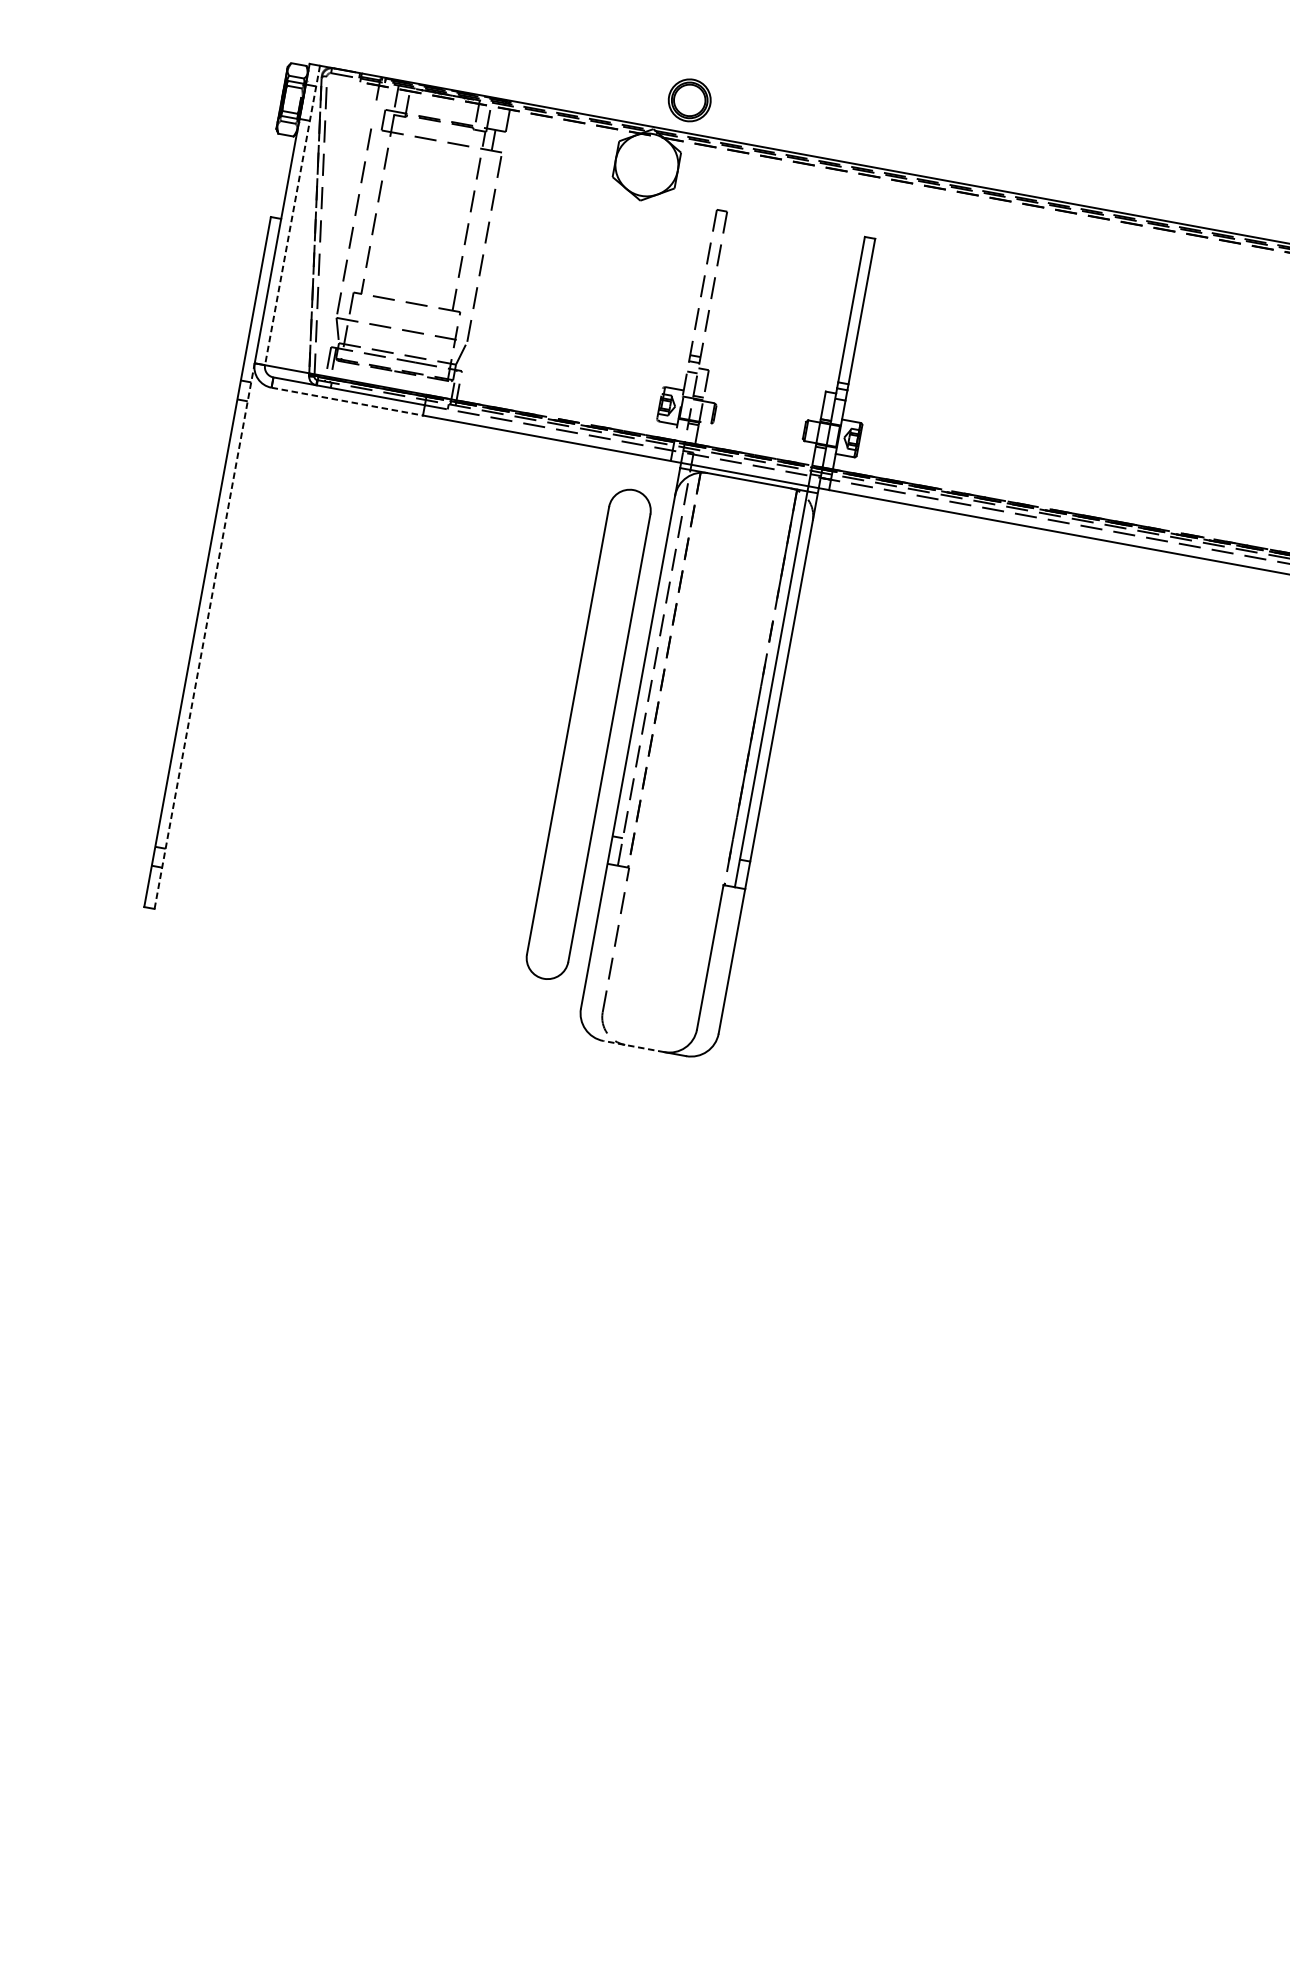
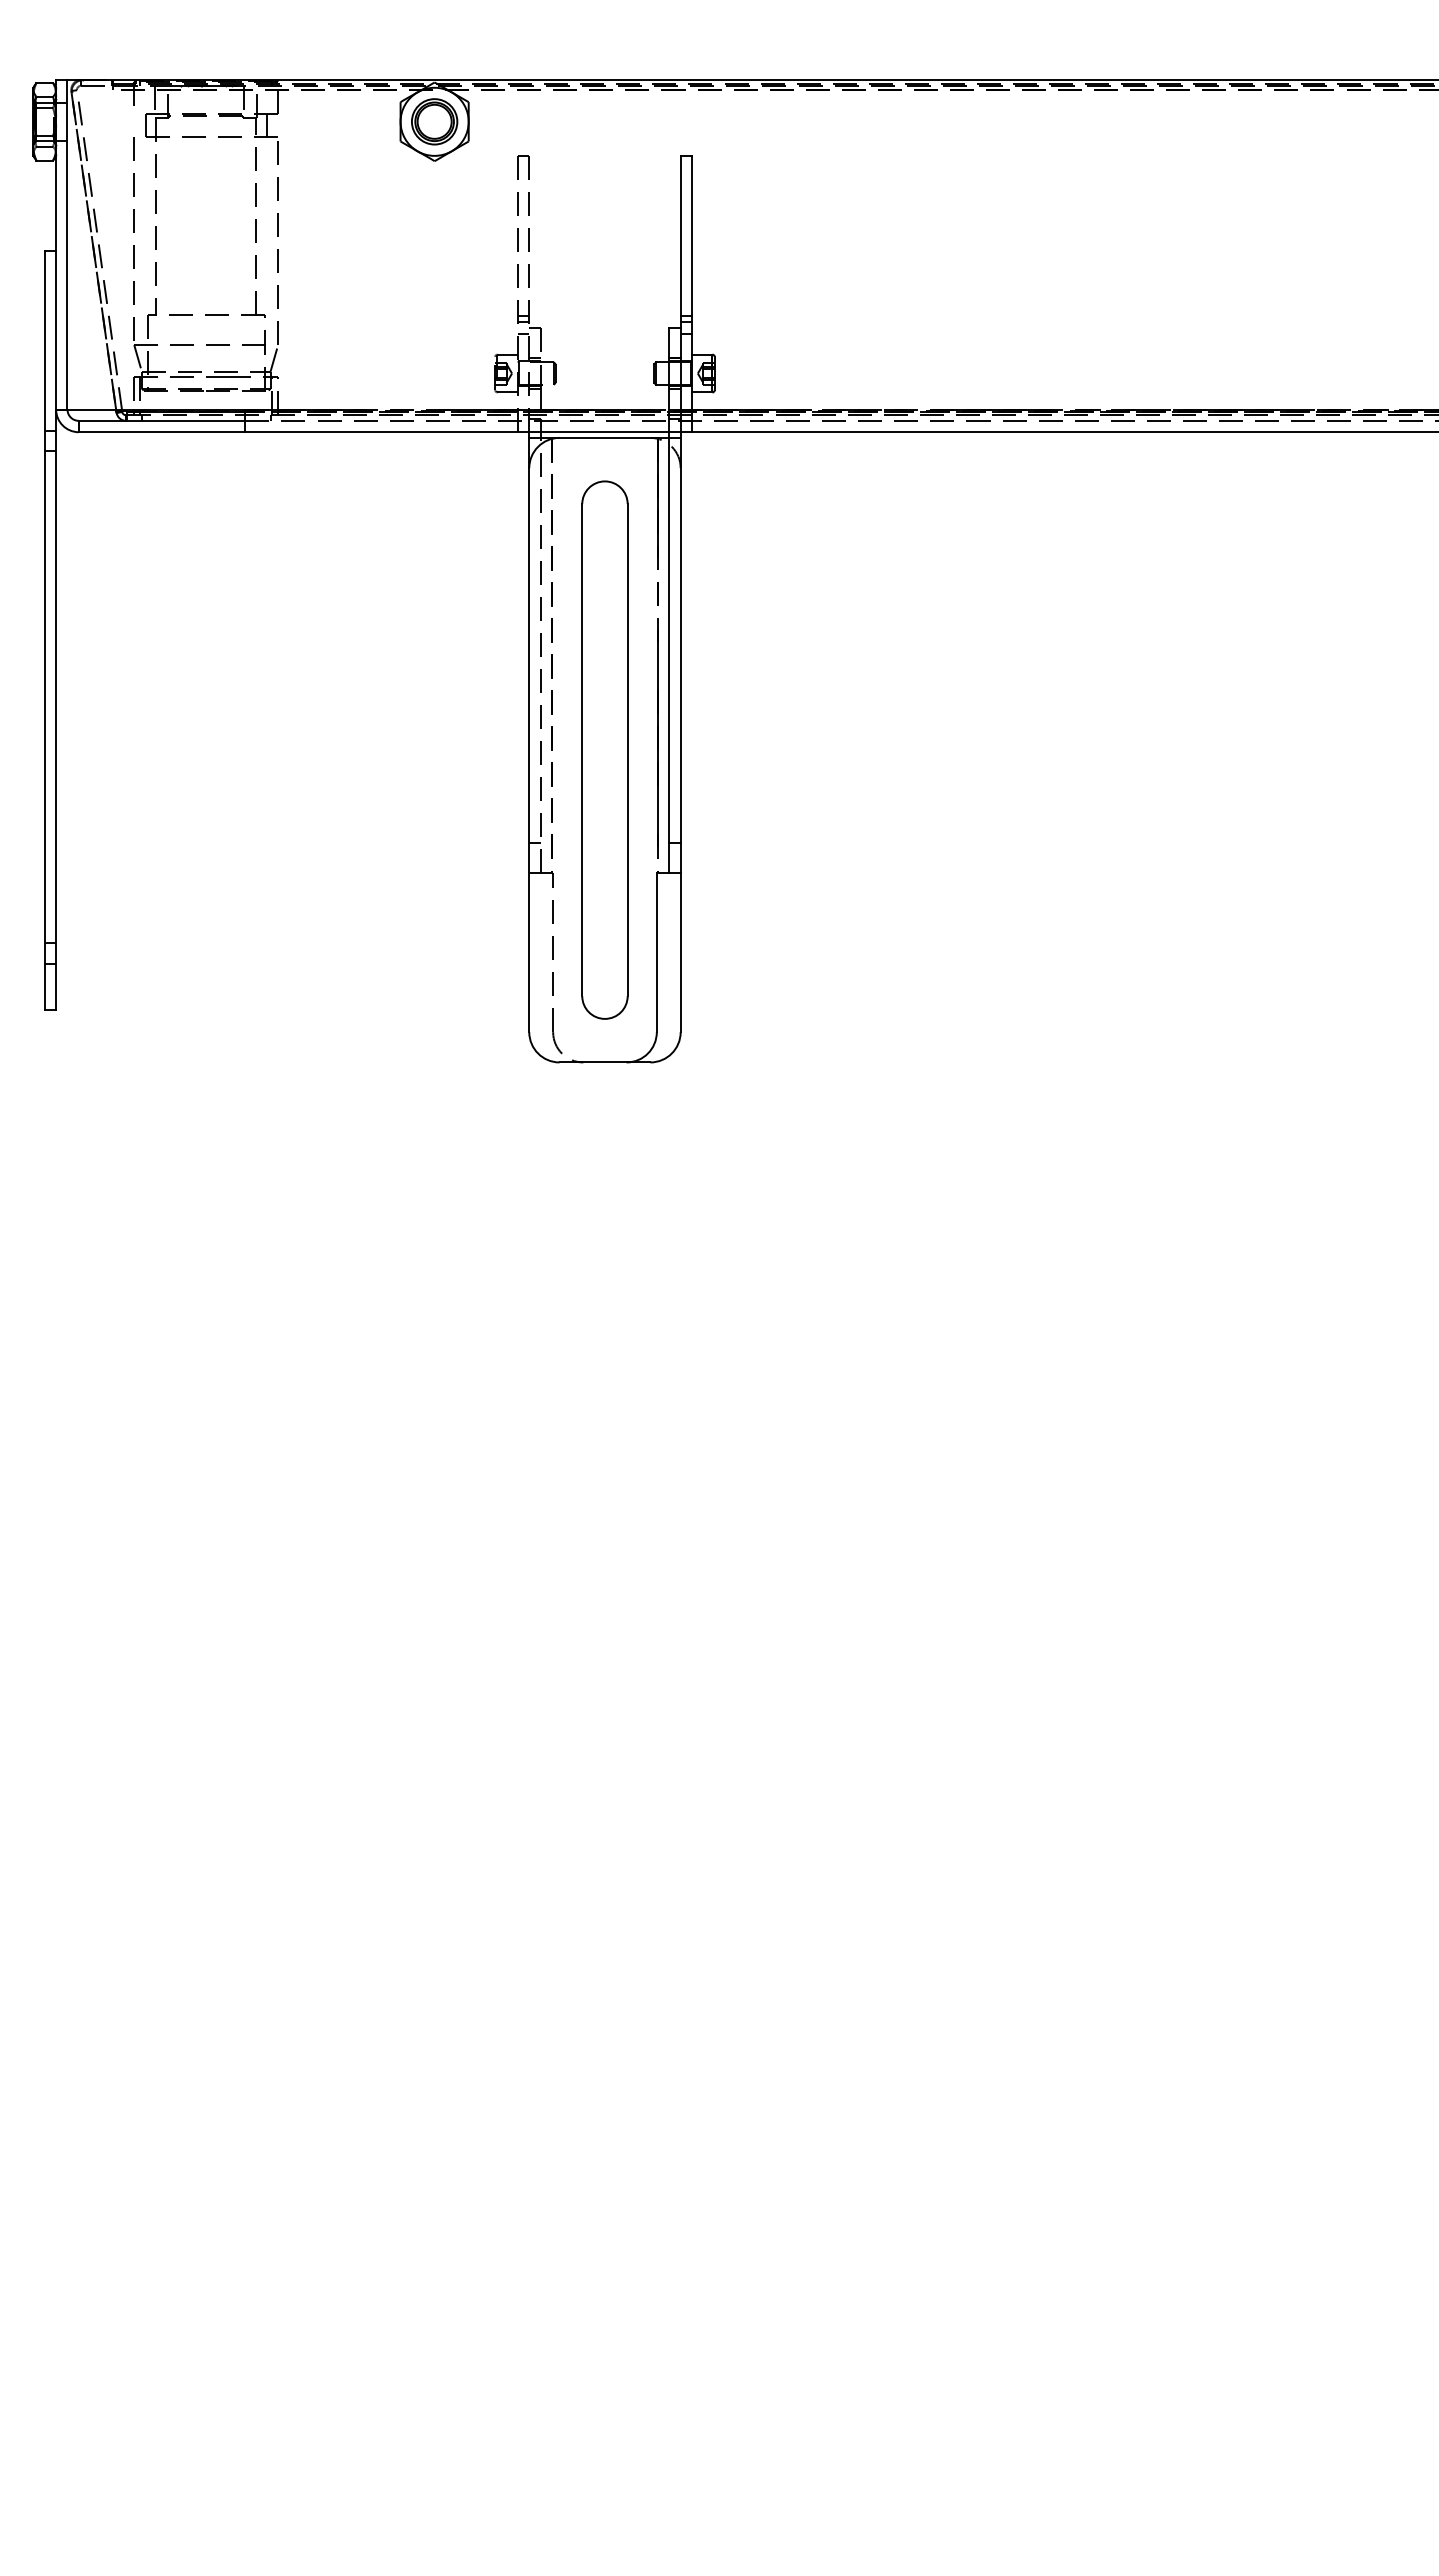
part: (689, 100) -> (434, 121), moved
line: (292, 215) -> (67, 244), dashed -> solid
line: (347, 401) -> (162, 432), dashed -> solid
line: (205, 636) -> (56, 709), dashed -> solid
part: (588, 733) -> (604, 749), moved
line: (633, 1046) -> (592, 1062), dashed -> solid

